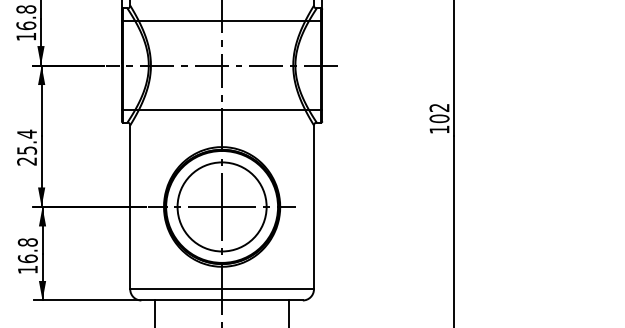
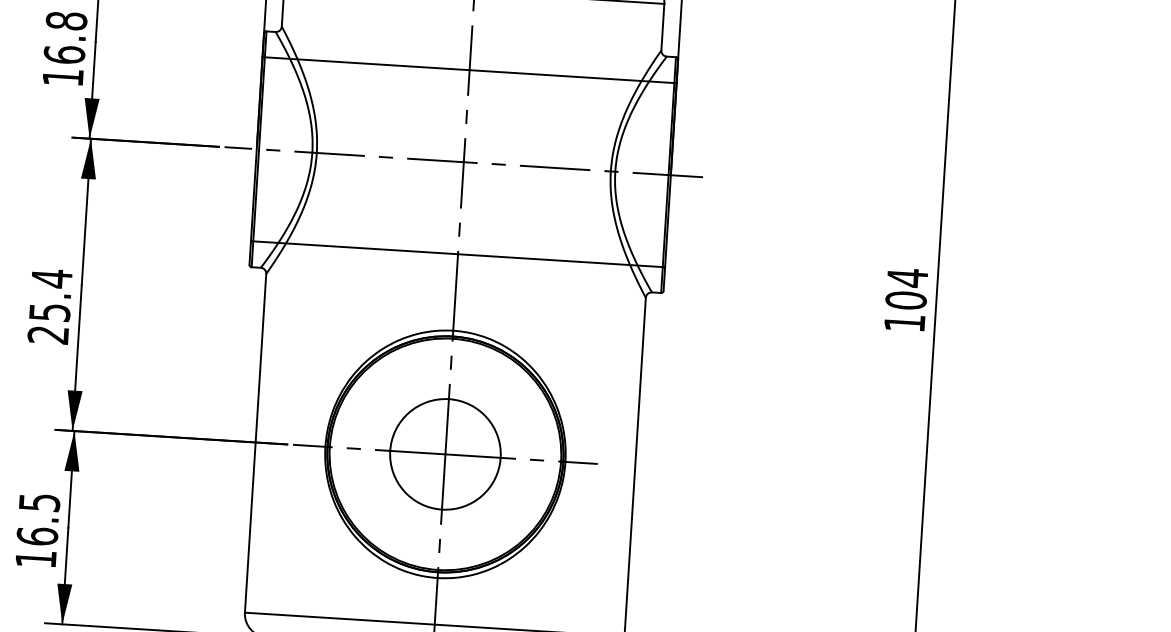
text: (439, 107) -> (907, 277), 102 -> 104
circle: (221, 206) -> (444, 453), size x0.6
text: (27, 242) -> (38, 502), 16.8 -> 16.5

